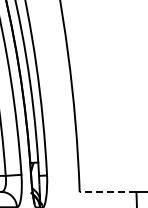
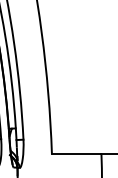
line: (107, 192) -> (76, 154), dashed -> solid

